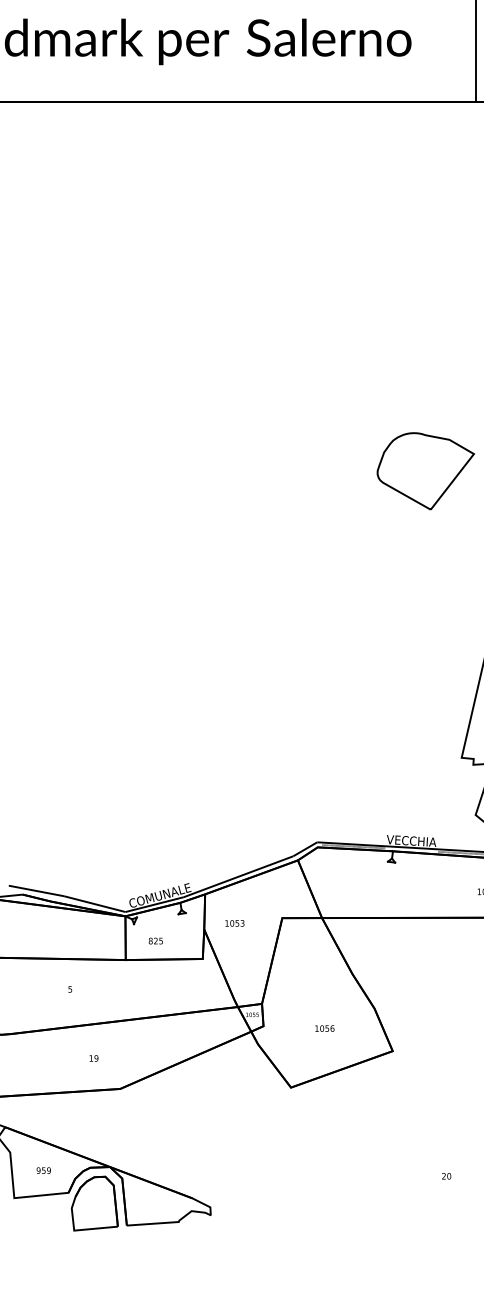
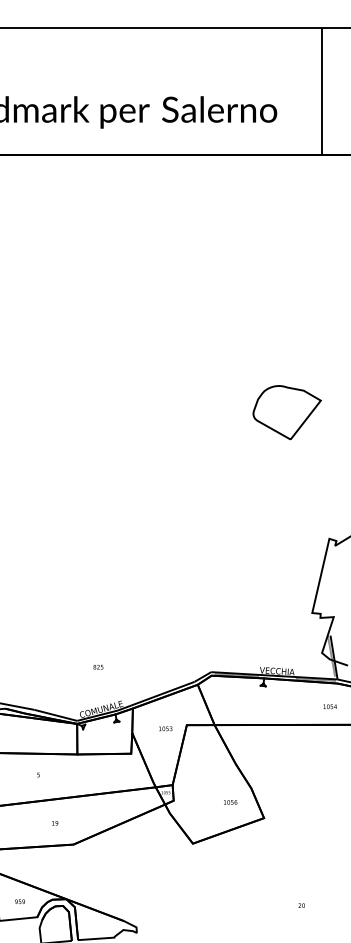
text: (234, 922) -> (165, 728), moved
text: (155, 940) -> (98, 666), moved
text: (324, 1028) -> (230, 802), moved

